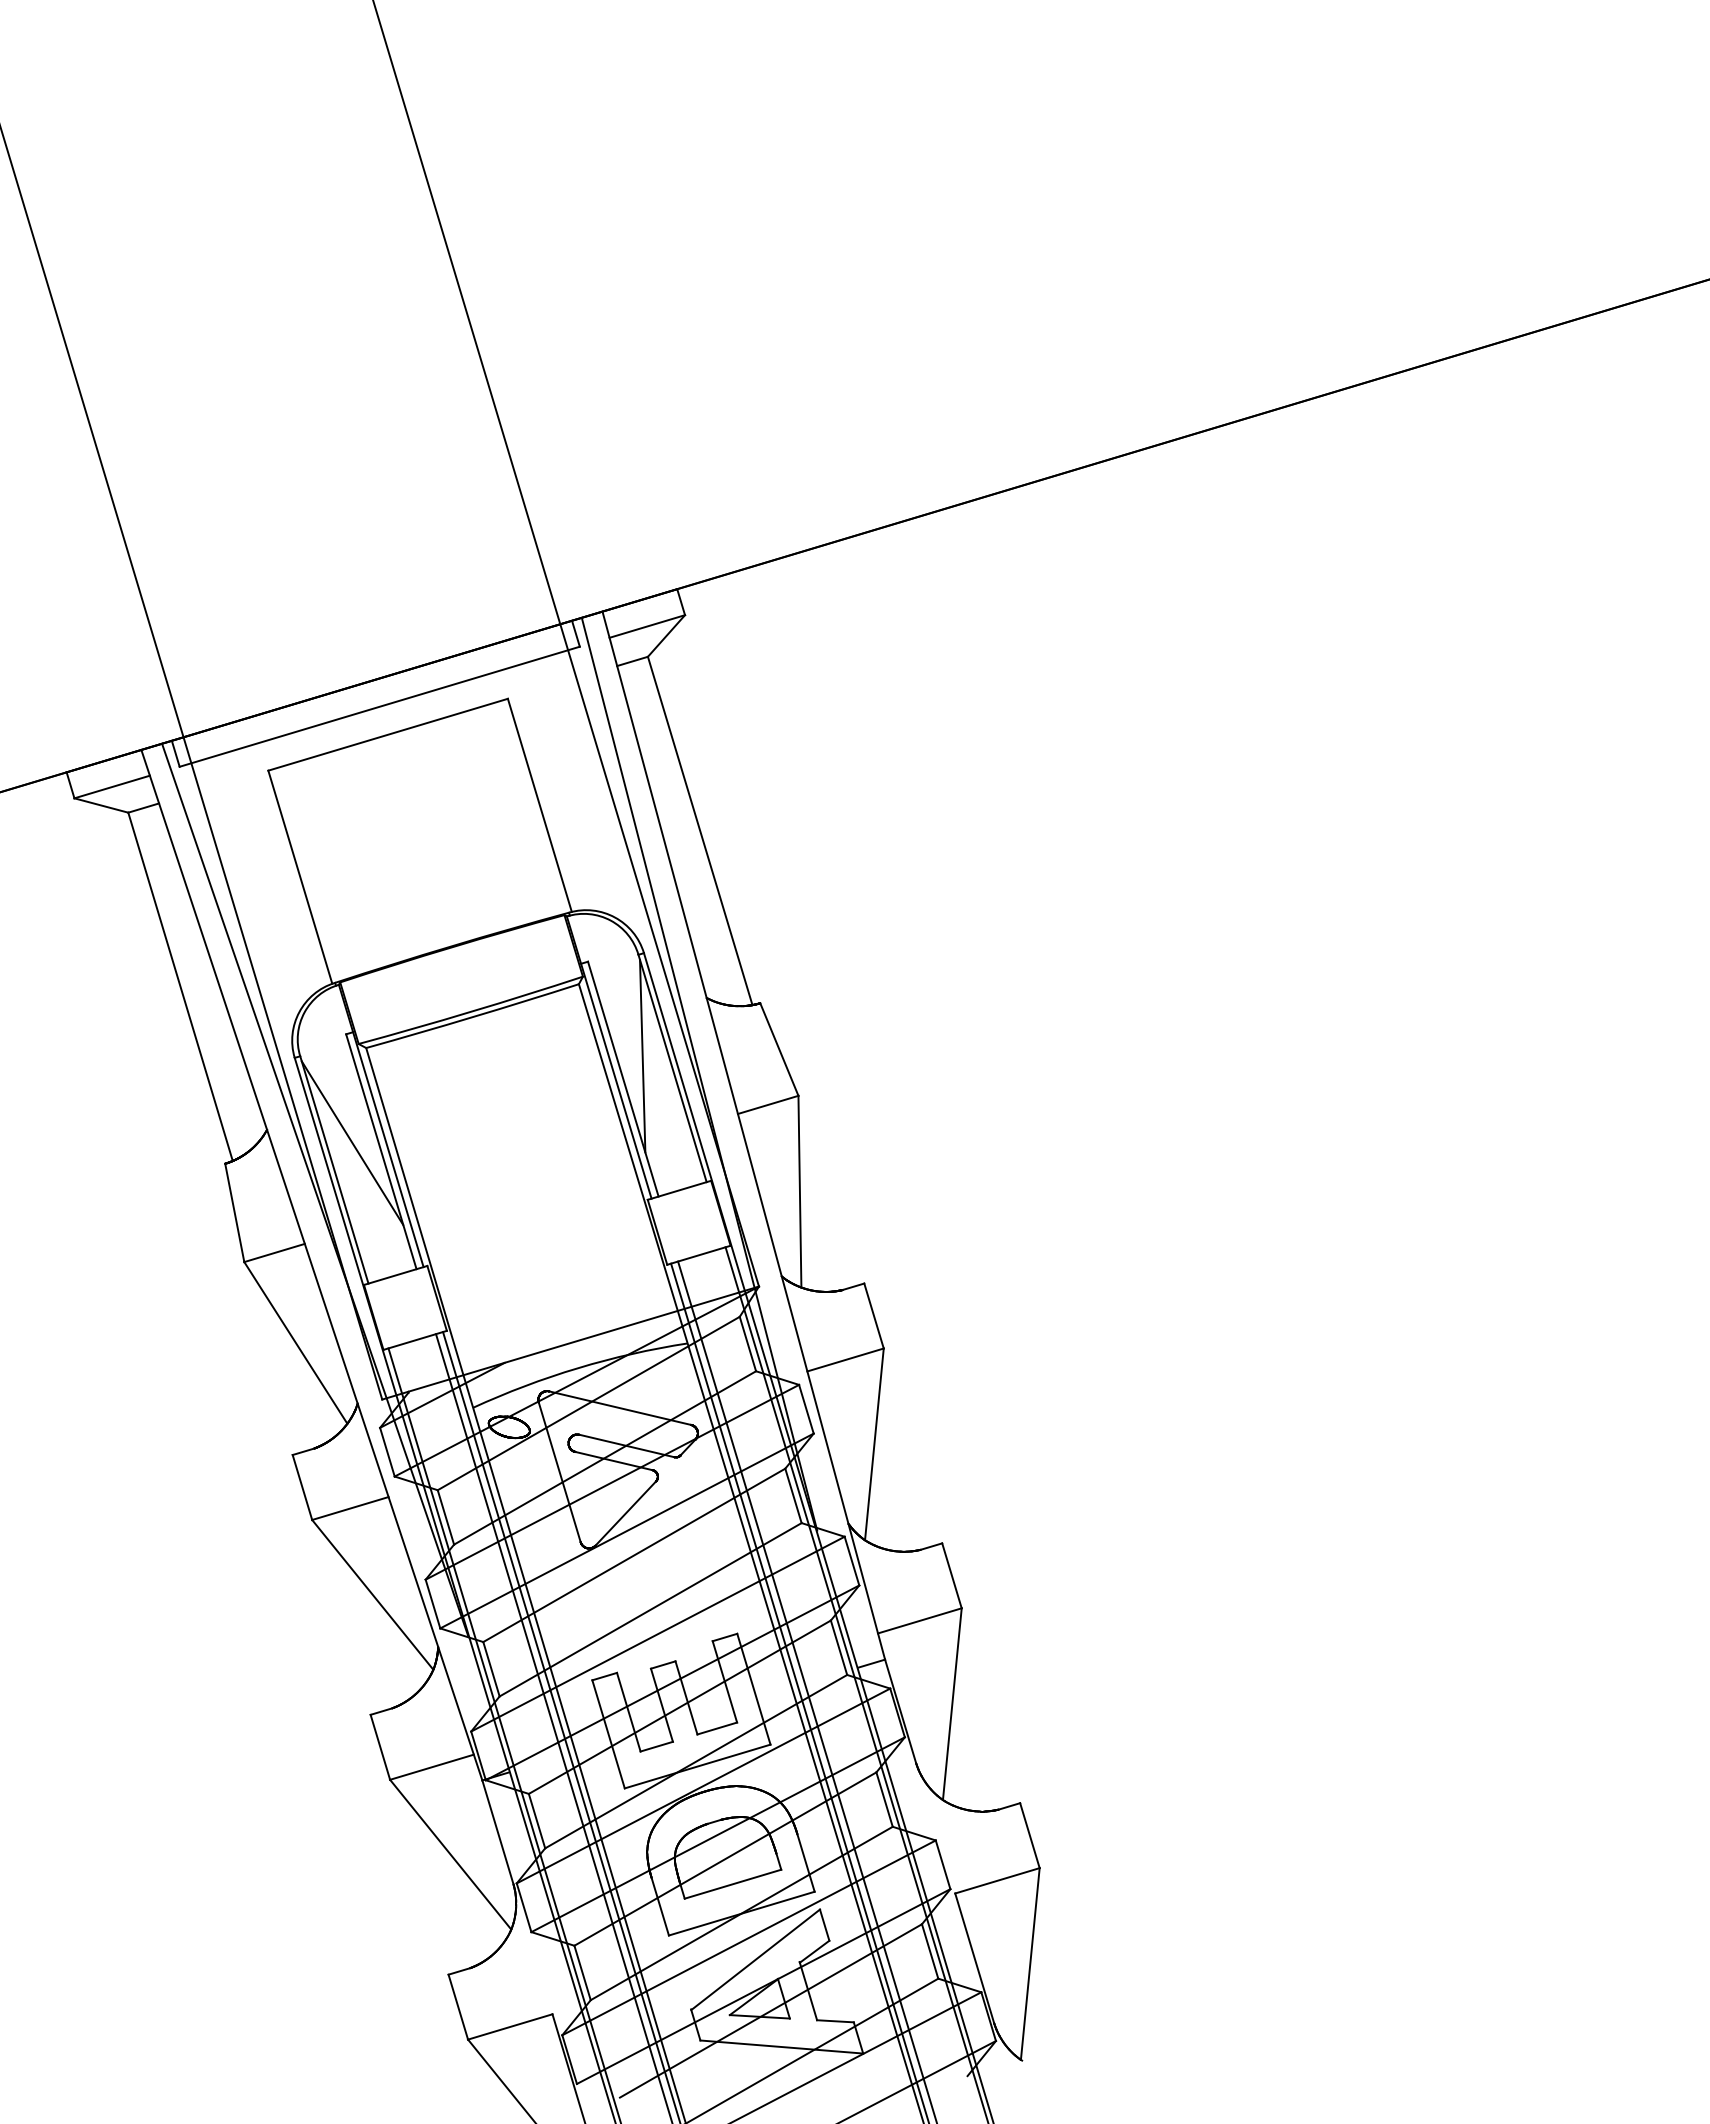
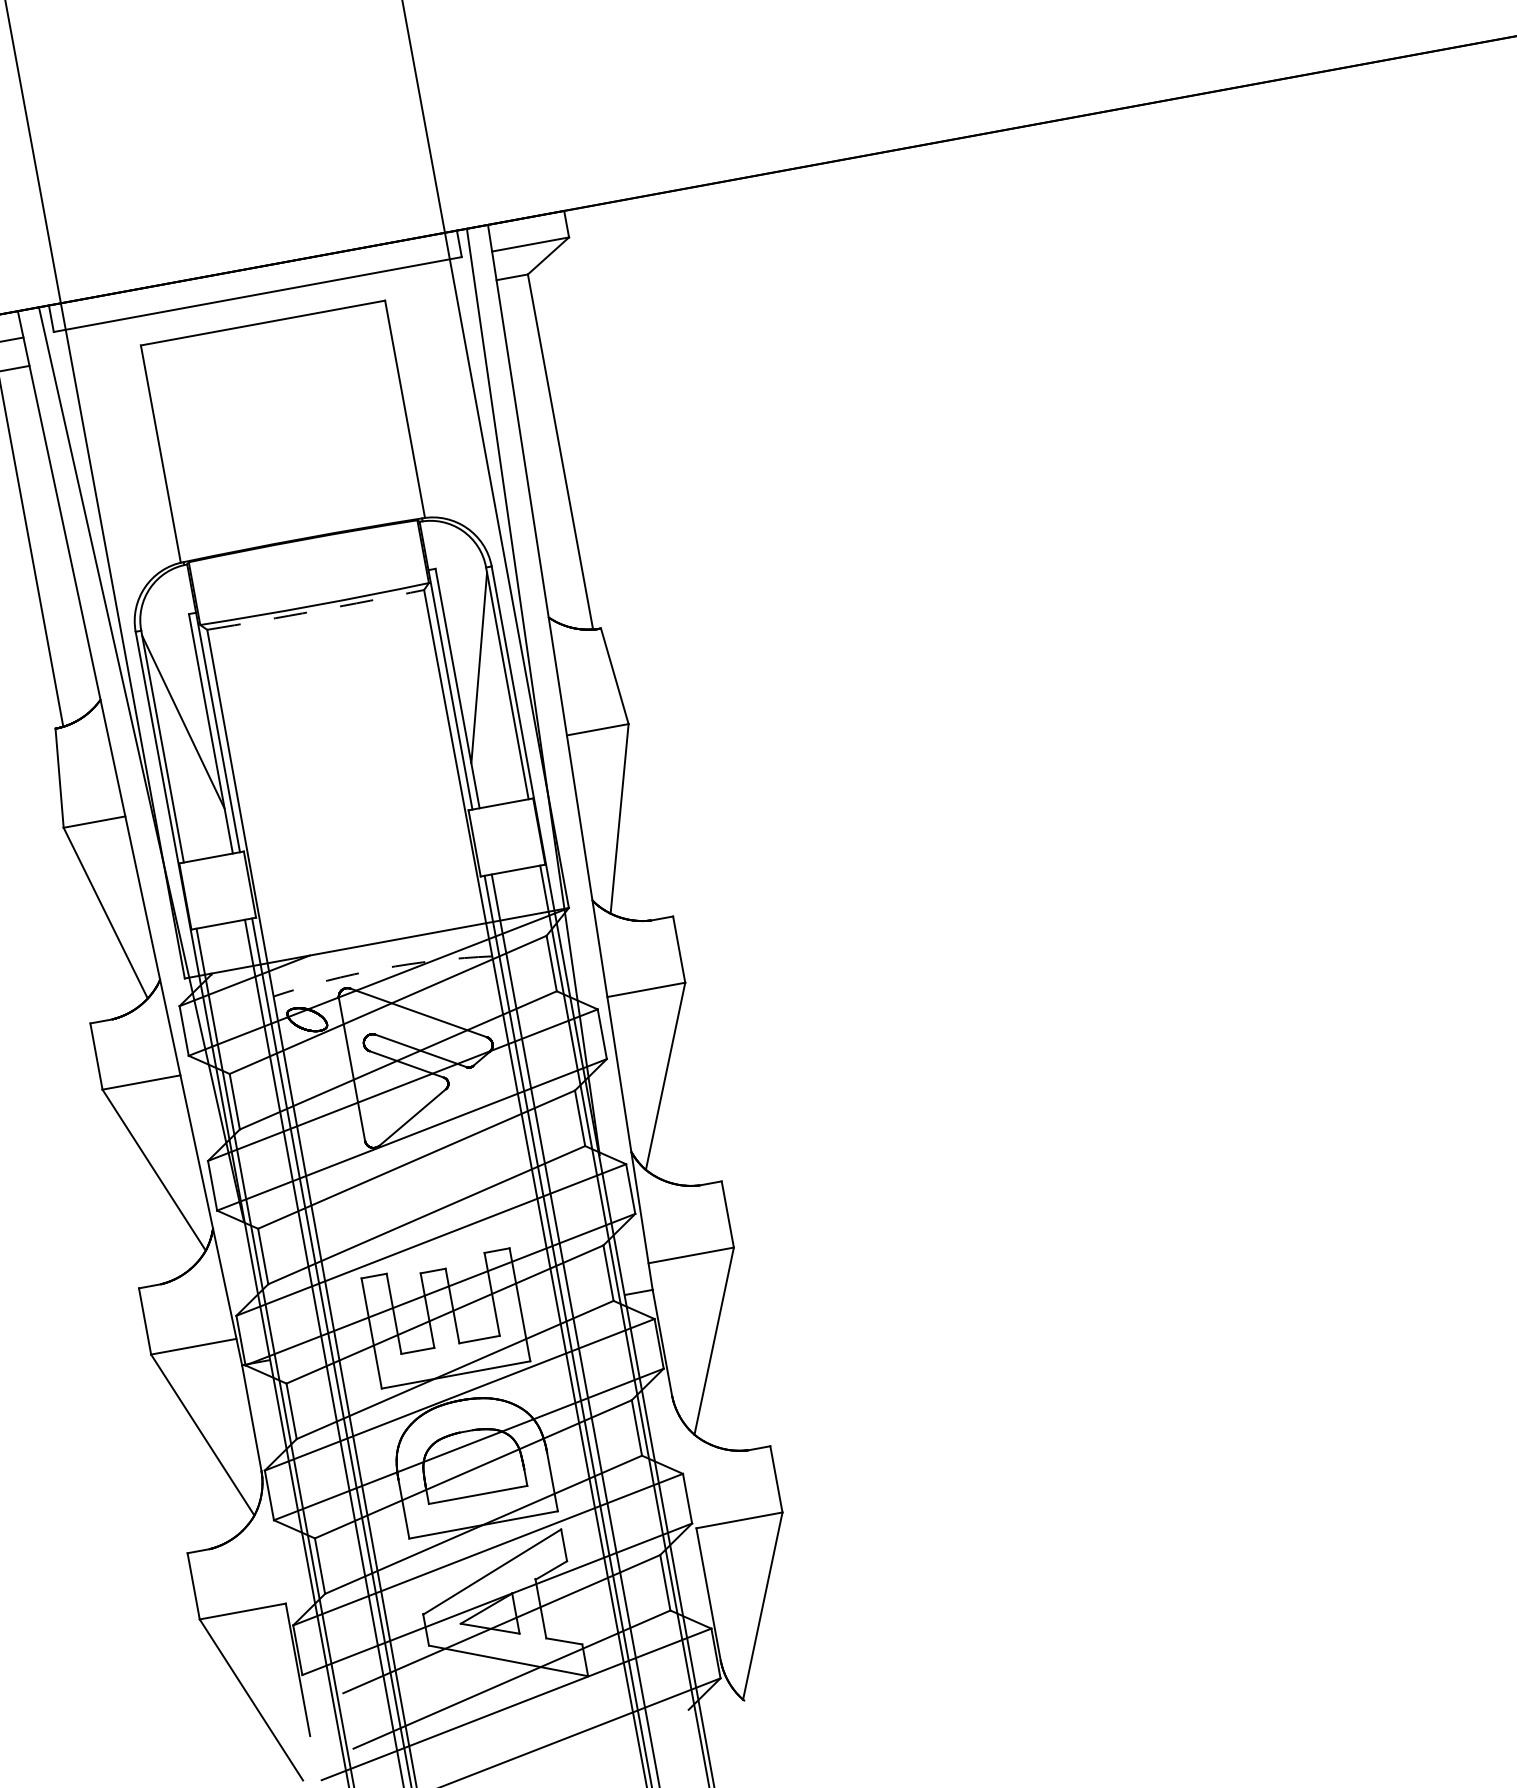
arc: (472, 1017) -> (315, 611), solid -> dashed
arc: (578, 1368) -> (381, 969), solid -> dashed

